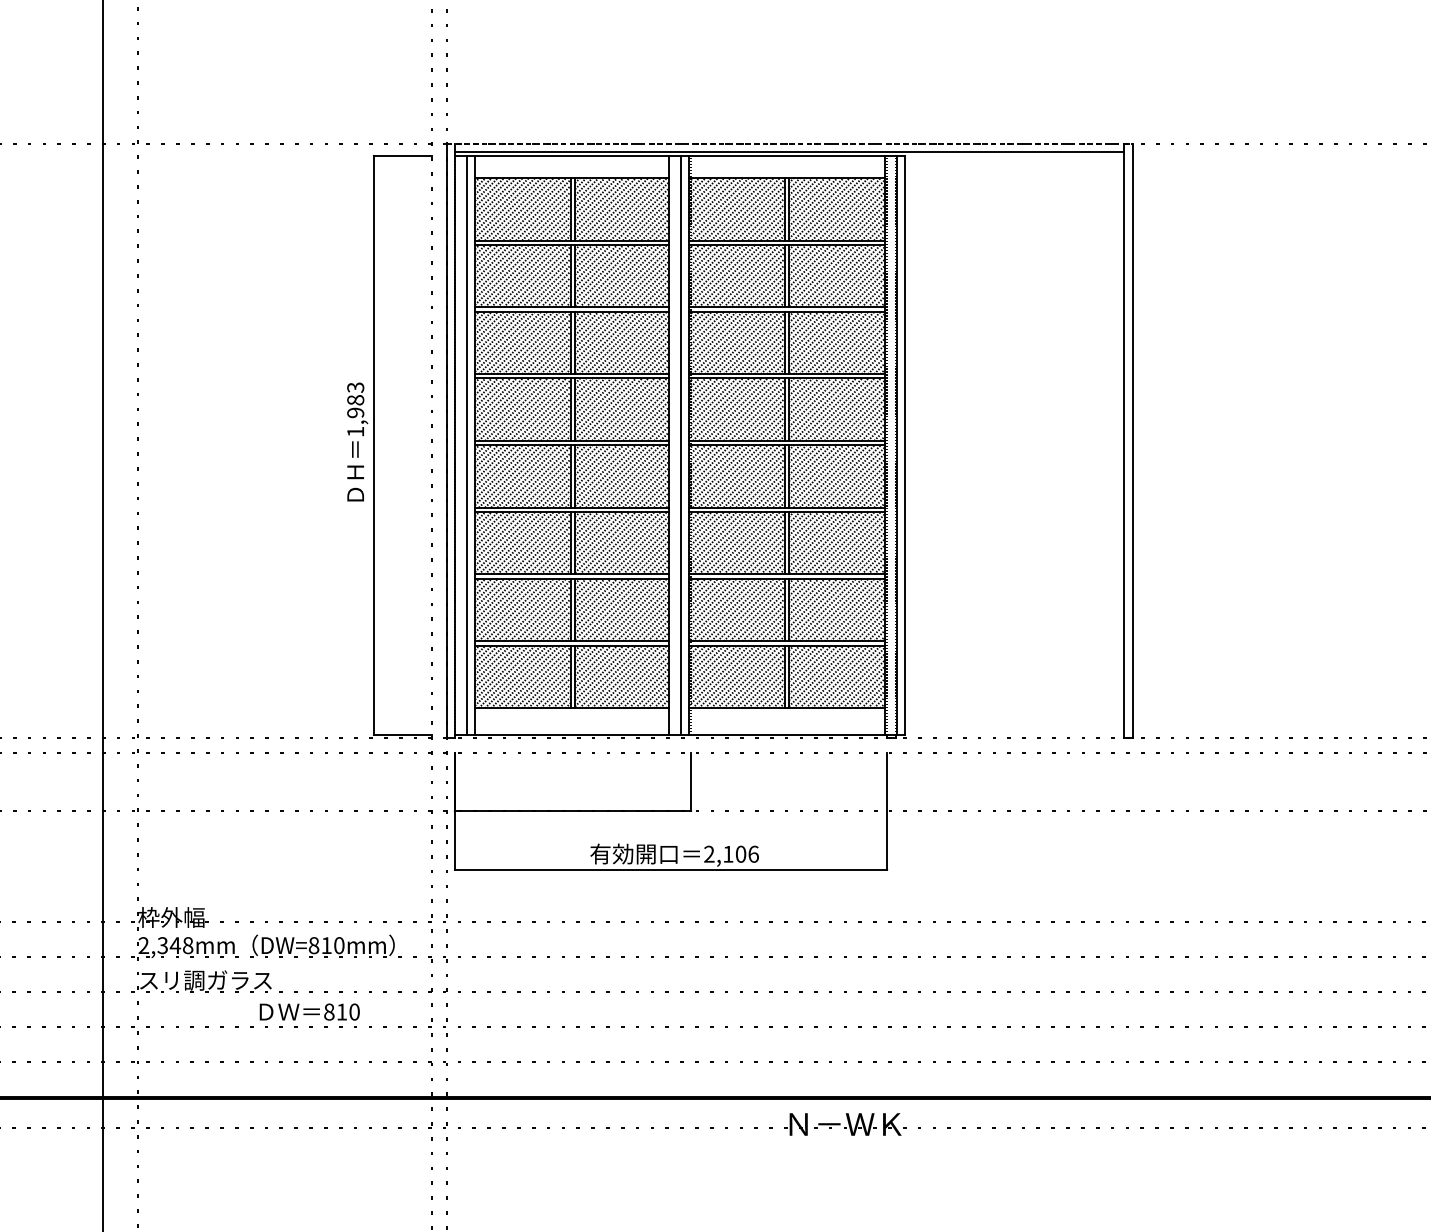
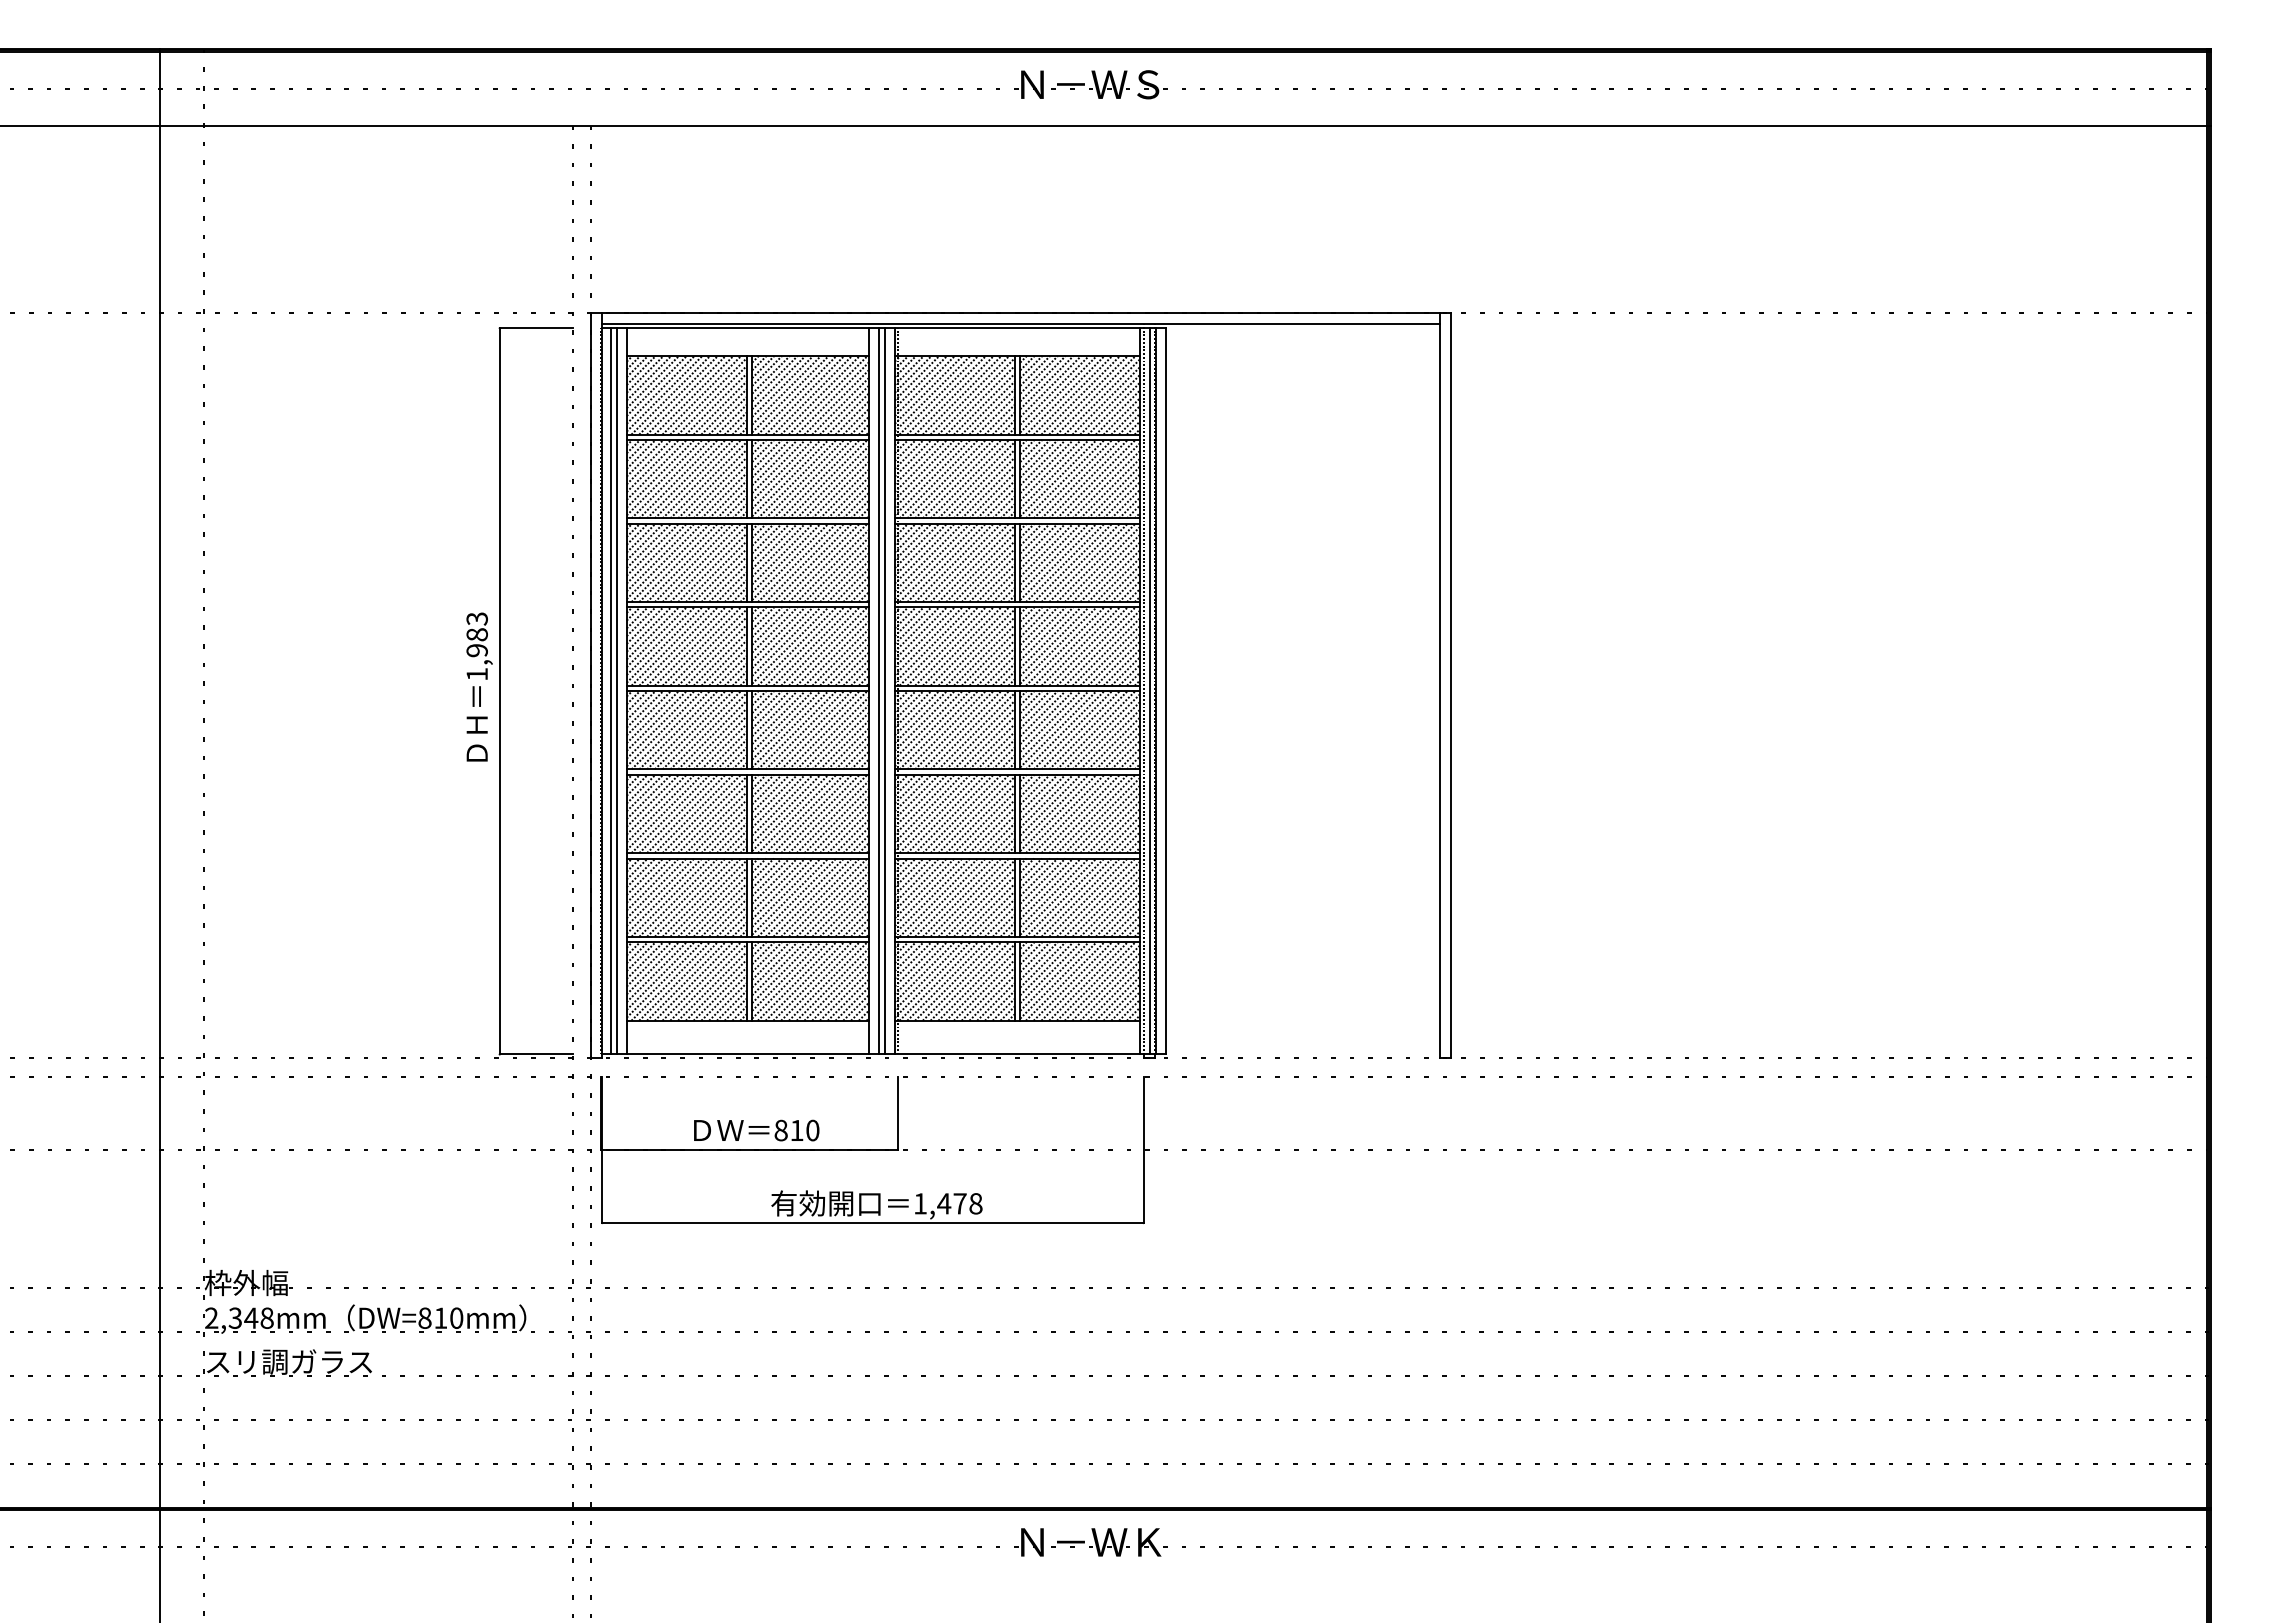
line: (789, 143) -> (1021, 313), dashed -> solid
line: (462, 445) -> (611, 691), added
line: (676, 445) -> (879, 691), added
line: (892, 445) -> (1150, 691), added
text: (731, 854) -> (948, 1203), 2,106 -> 1,478
text: (309, 1012) -> (756, 1130), moved

